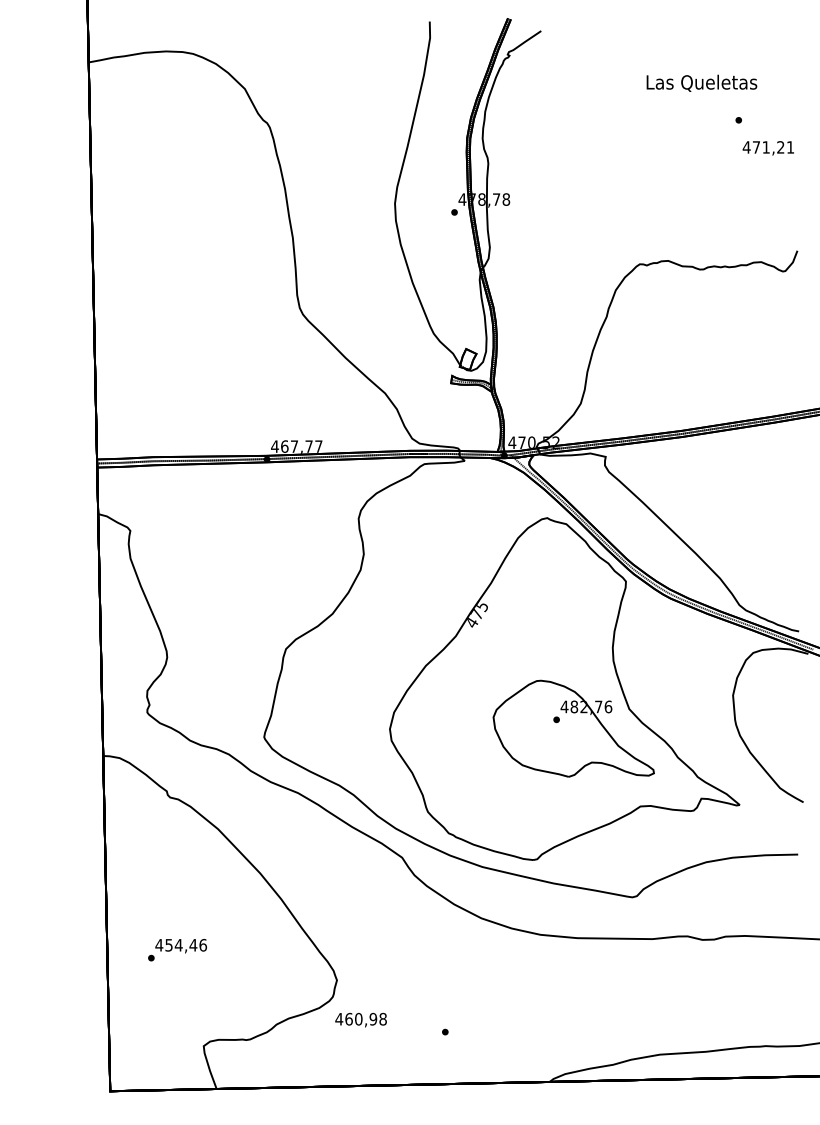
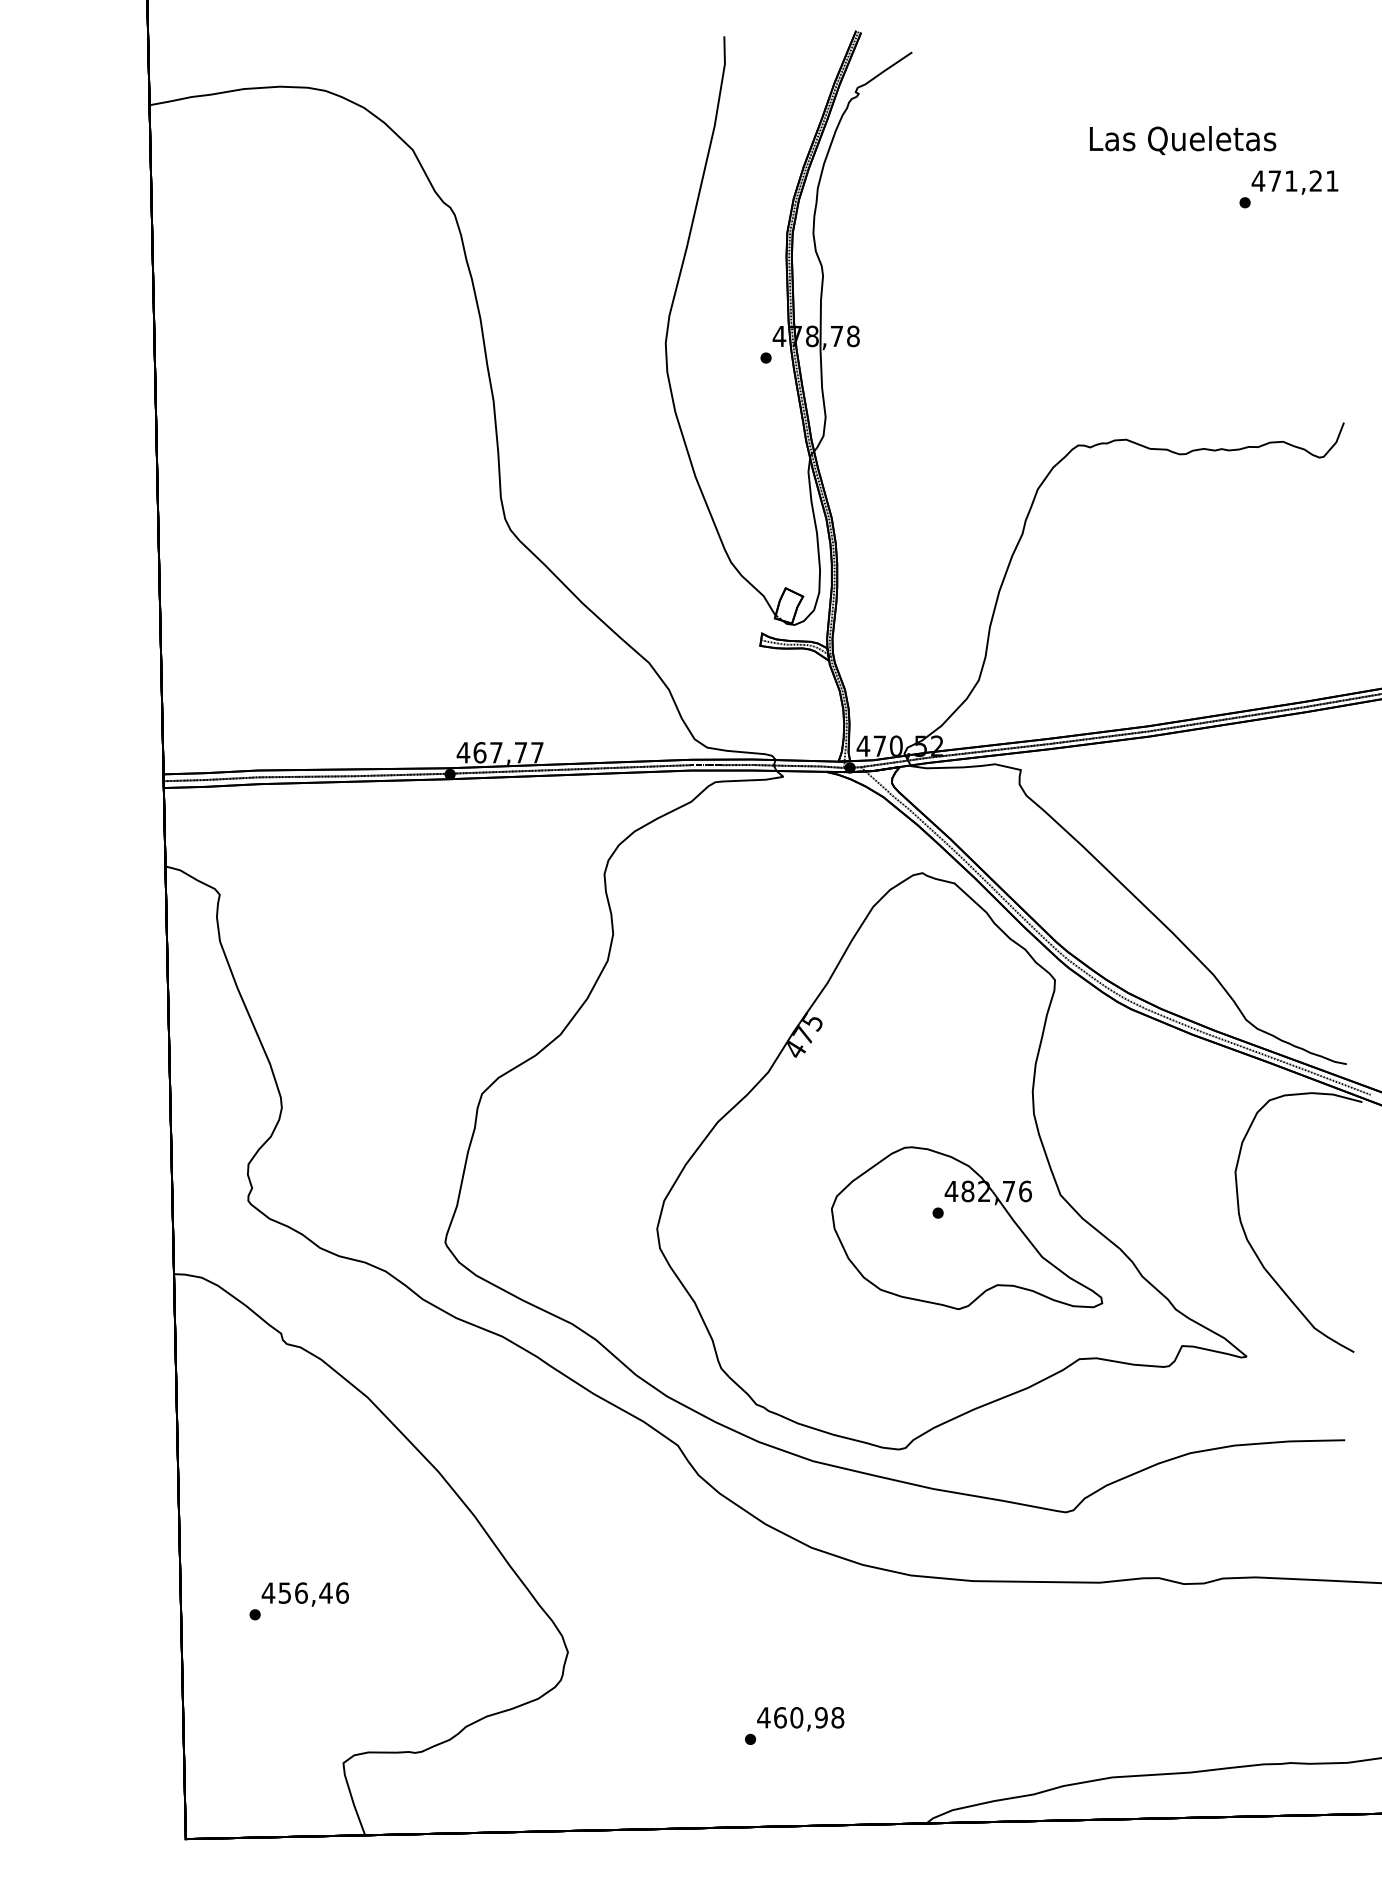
text: (767, 148) -> (1293, 182), moved
text: (178, 945) -> (300, 1593), 454,46 -> 456,46
text: (360, 1019) -> (799, 1718), moved

